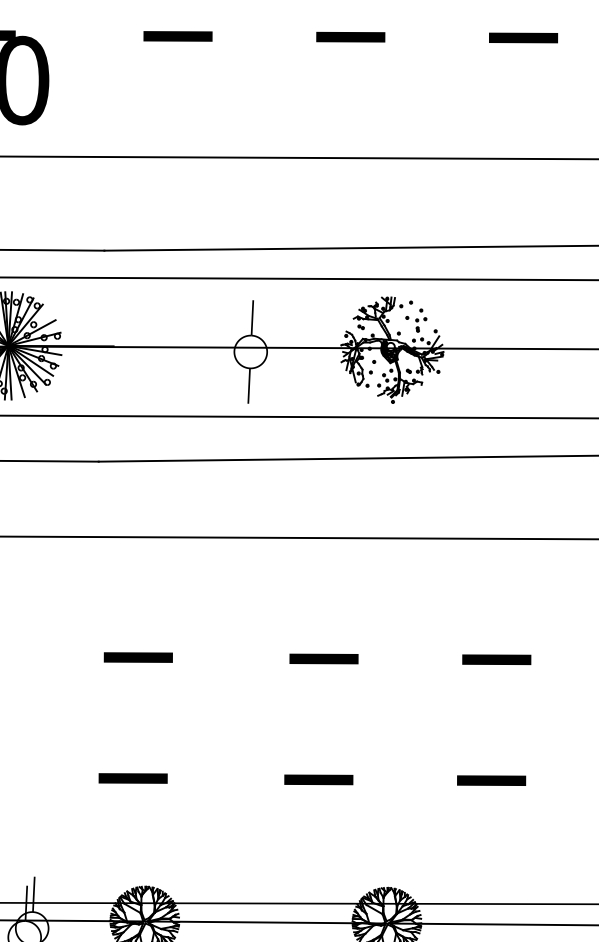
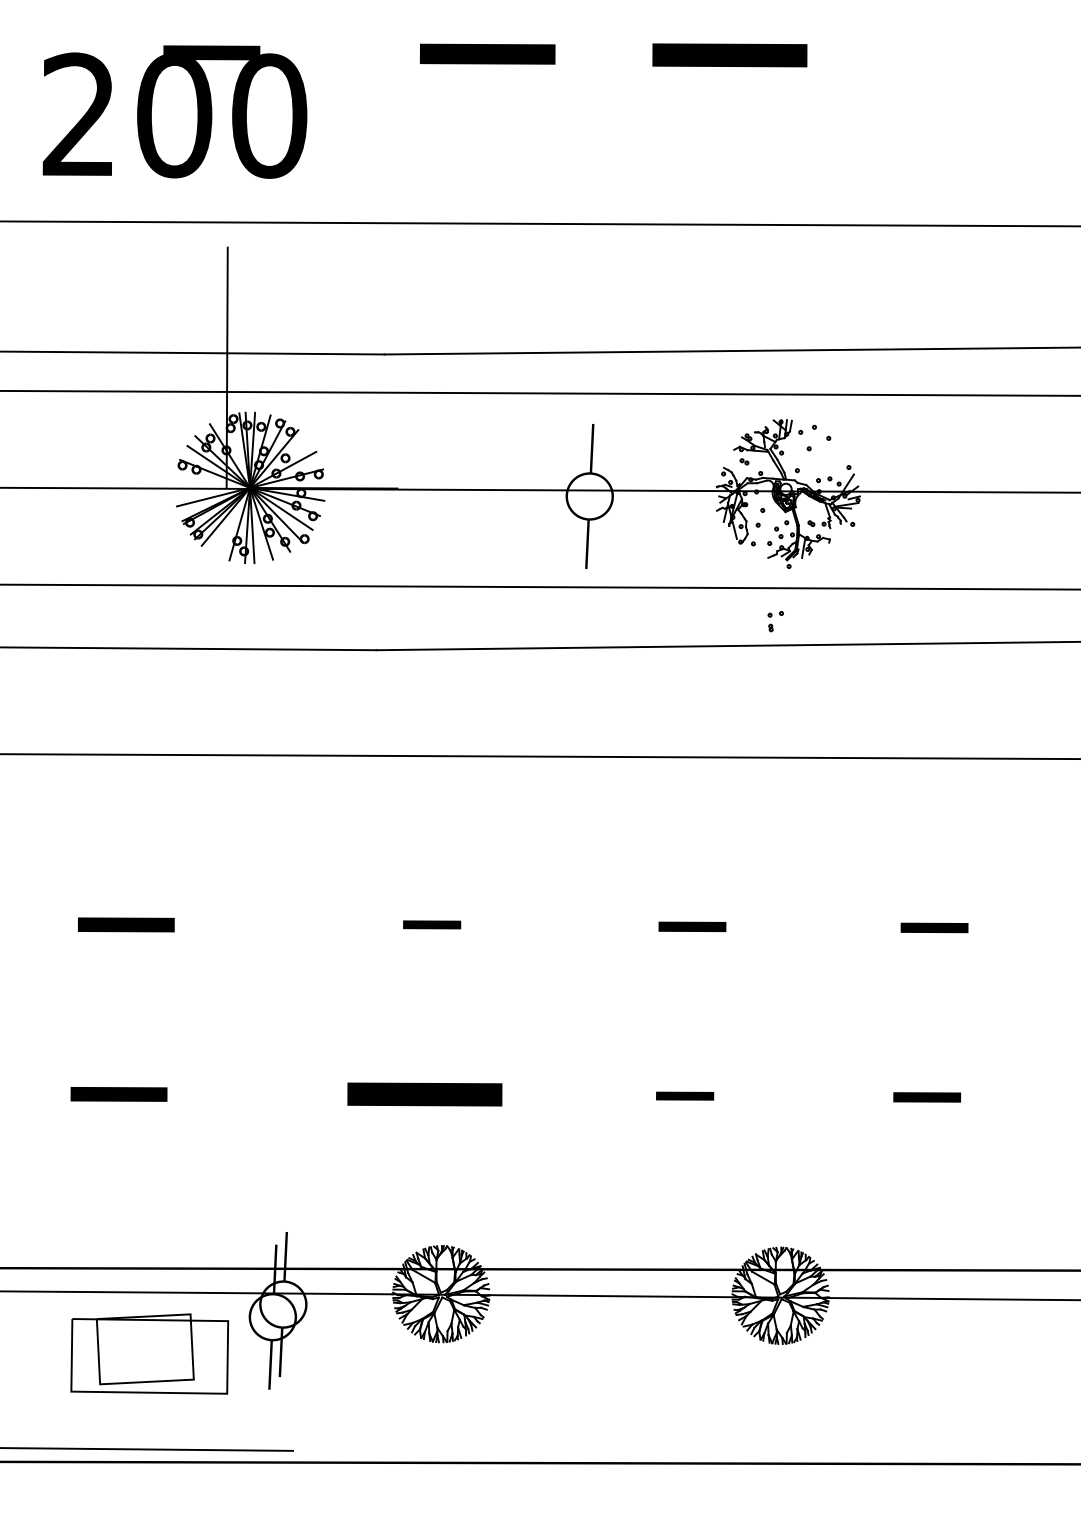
part: (177, 35) -> (487, 53), size x1.4
part: (350, 36) -> (729, 54), size x1.6
part: (523, 37) -> (971, 55), removed
part: (421, 324) -> (775, 621), moved
part: (137, 657) -> (431, 924), size x0.6
part: (324, 658) -> (692, 926), size x0.7
part: (496, 659) -> (934, 927), size x0.7
part: (132, 777) -> (424, 1093), size x1.6
part: (318, 779) -> (684, 1095), size x0.6
part: (491, 780) -> (926, 1097), size x0.7

